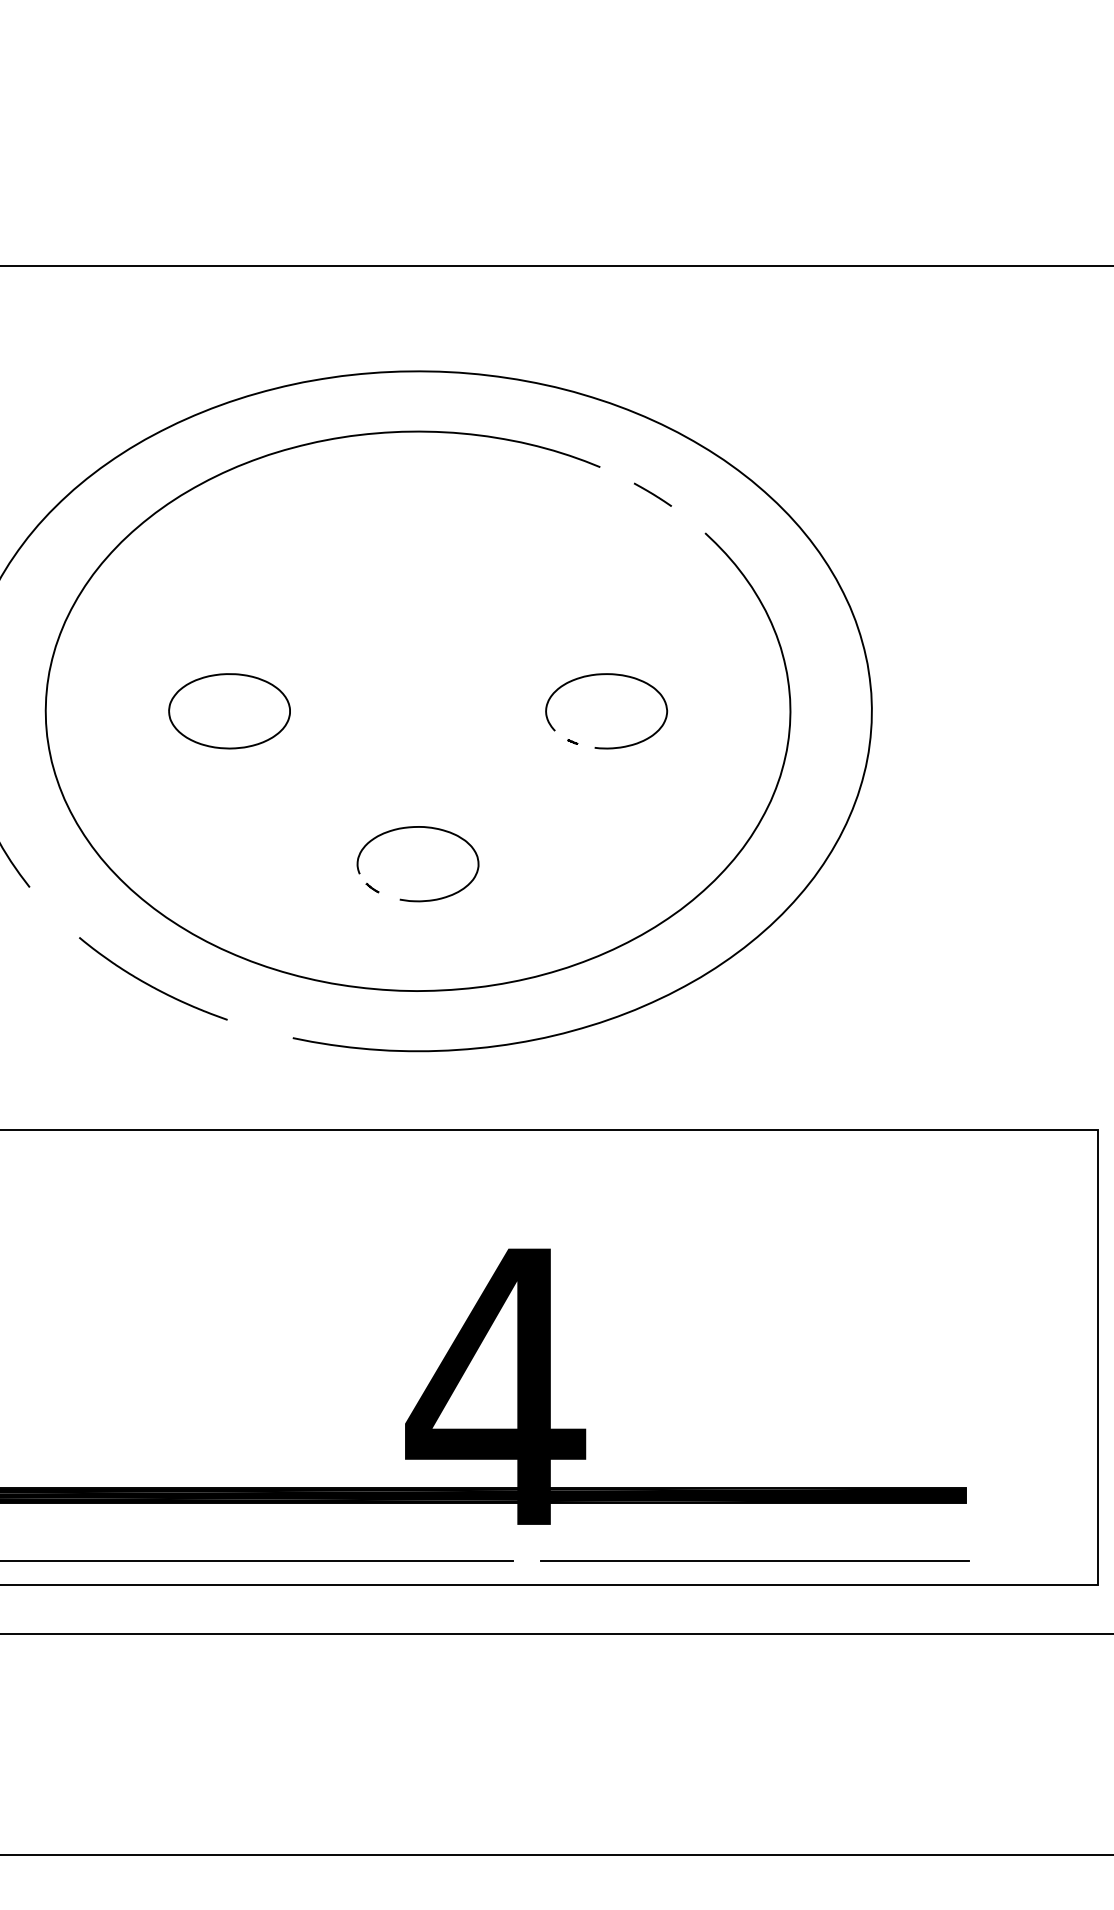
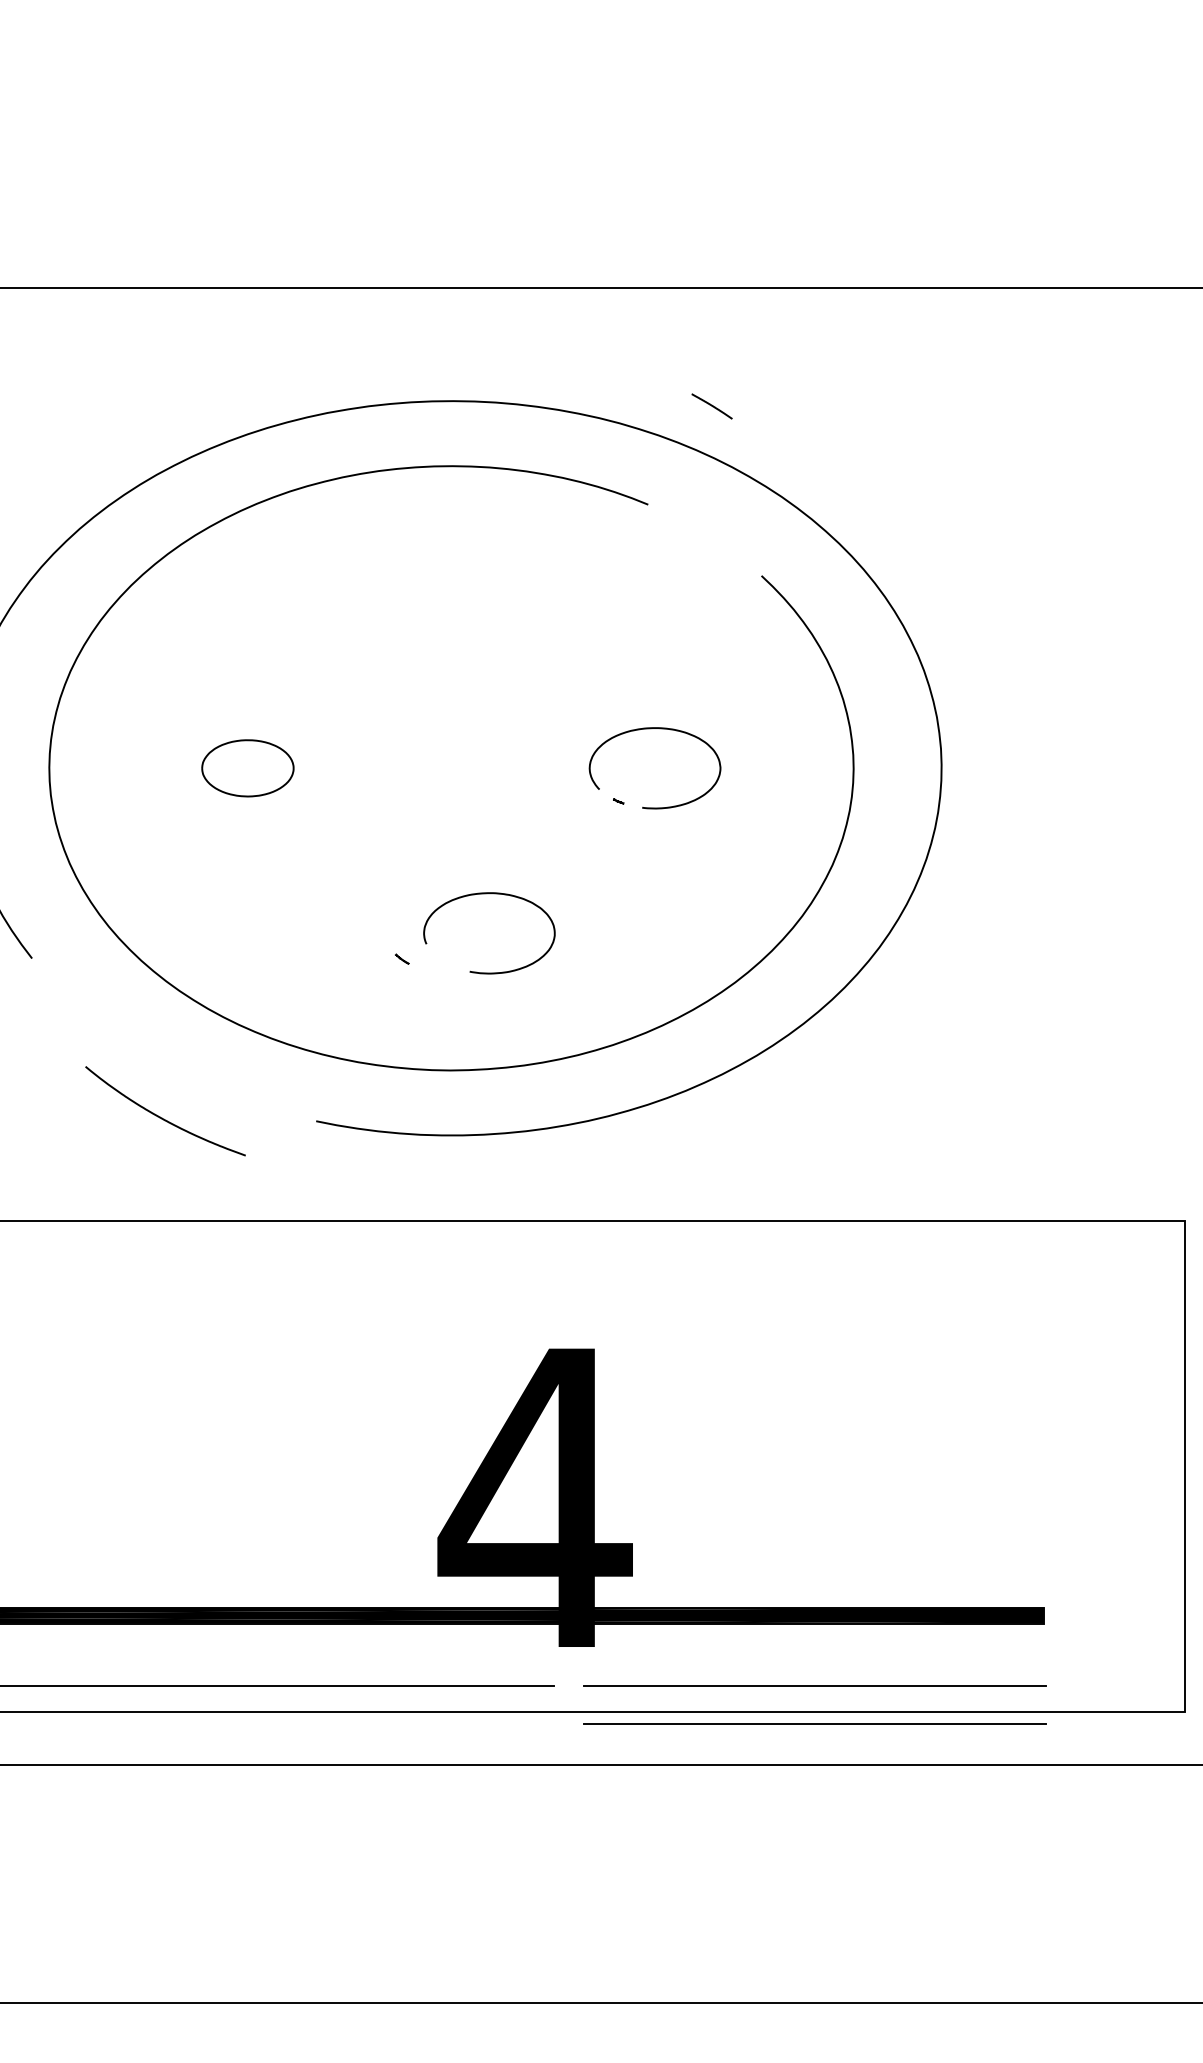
line: (652, 494) -> (711, 406), moved
part: (229, 711) -> (247, 768), size x0.7
curve: (418, 828) -> (489, 894), moved
curve: (150, 984) -> (162, 1117), moved
line: (754, 1595) -> (814, 1723), added

